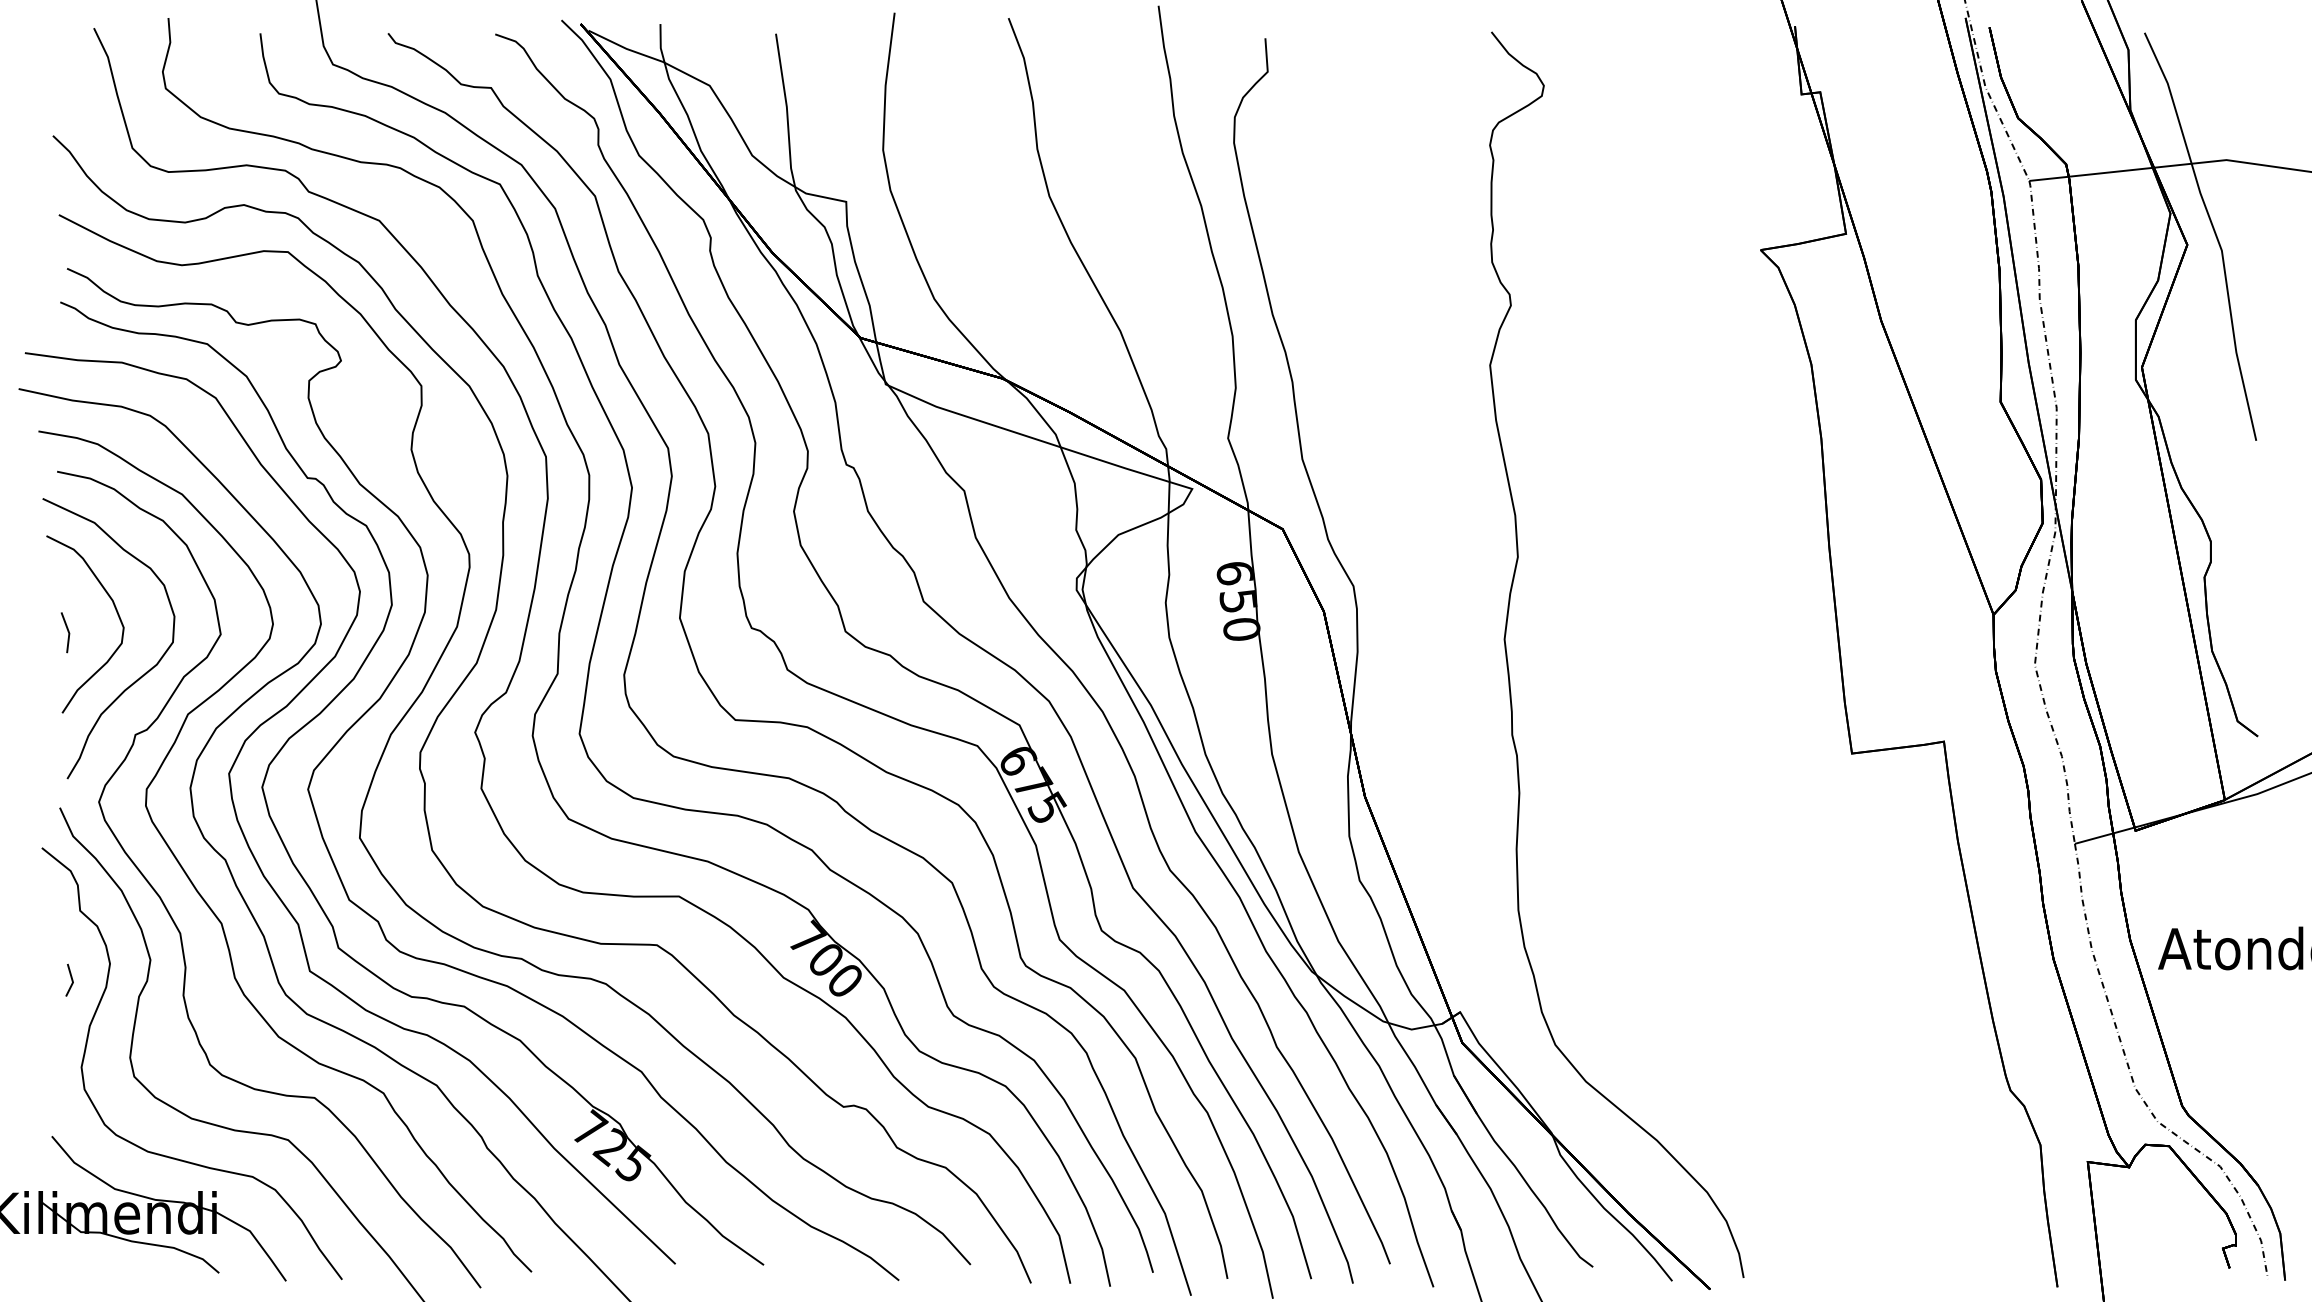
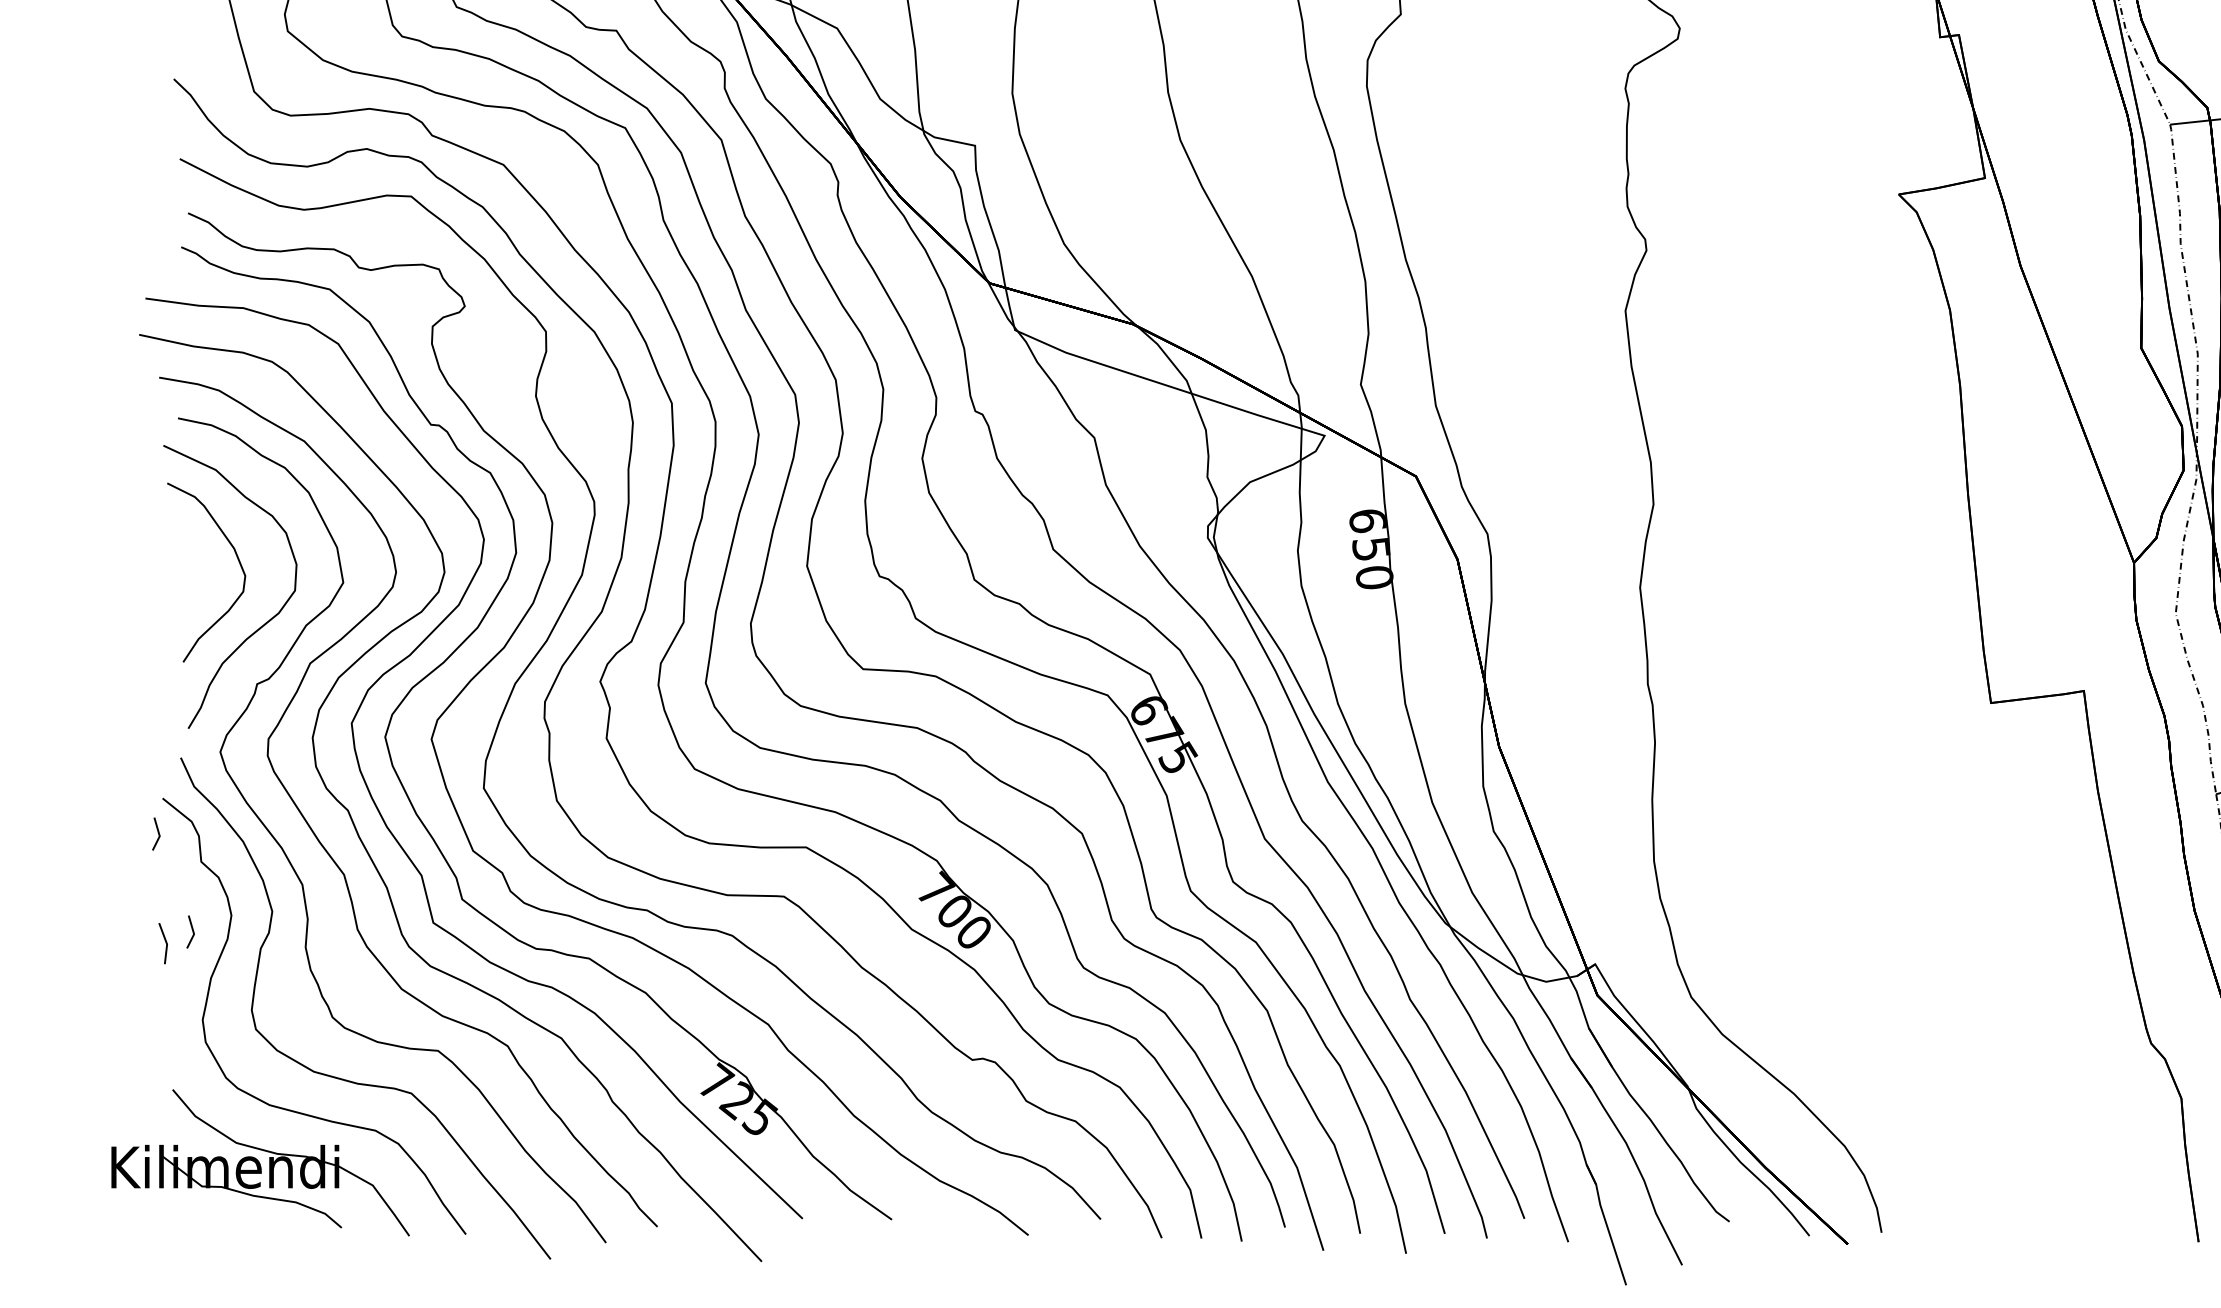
line: (67, 631) -> (165, 942), moved
line: (37, 882) -> (158, 833), added

